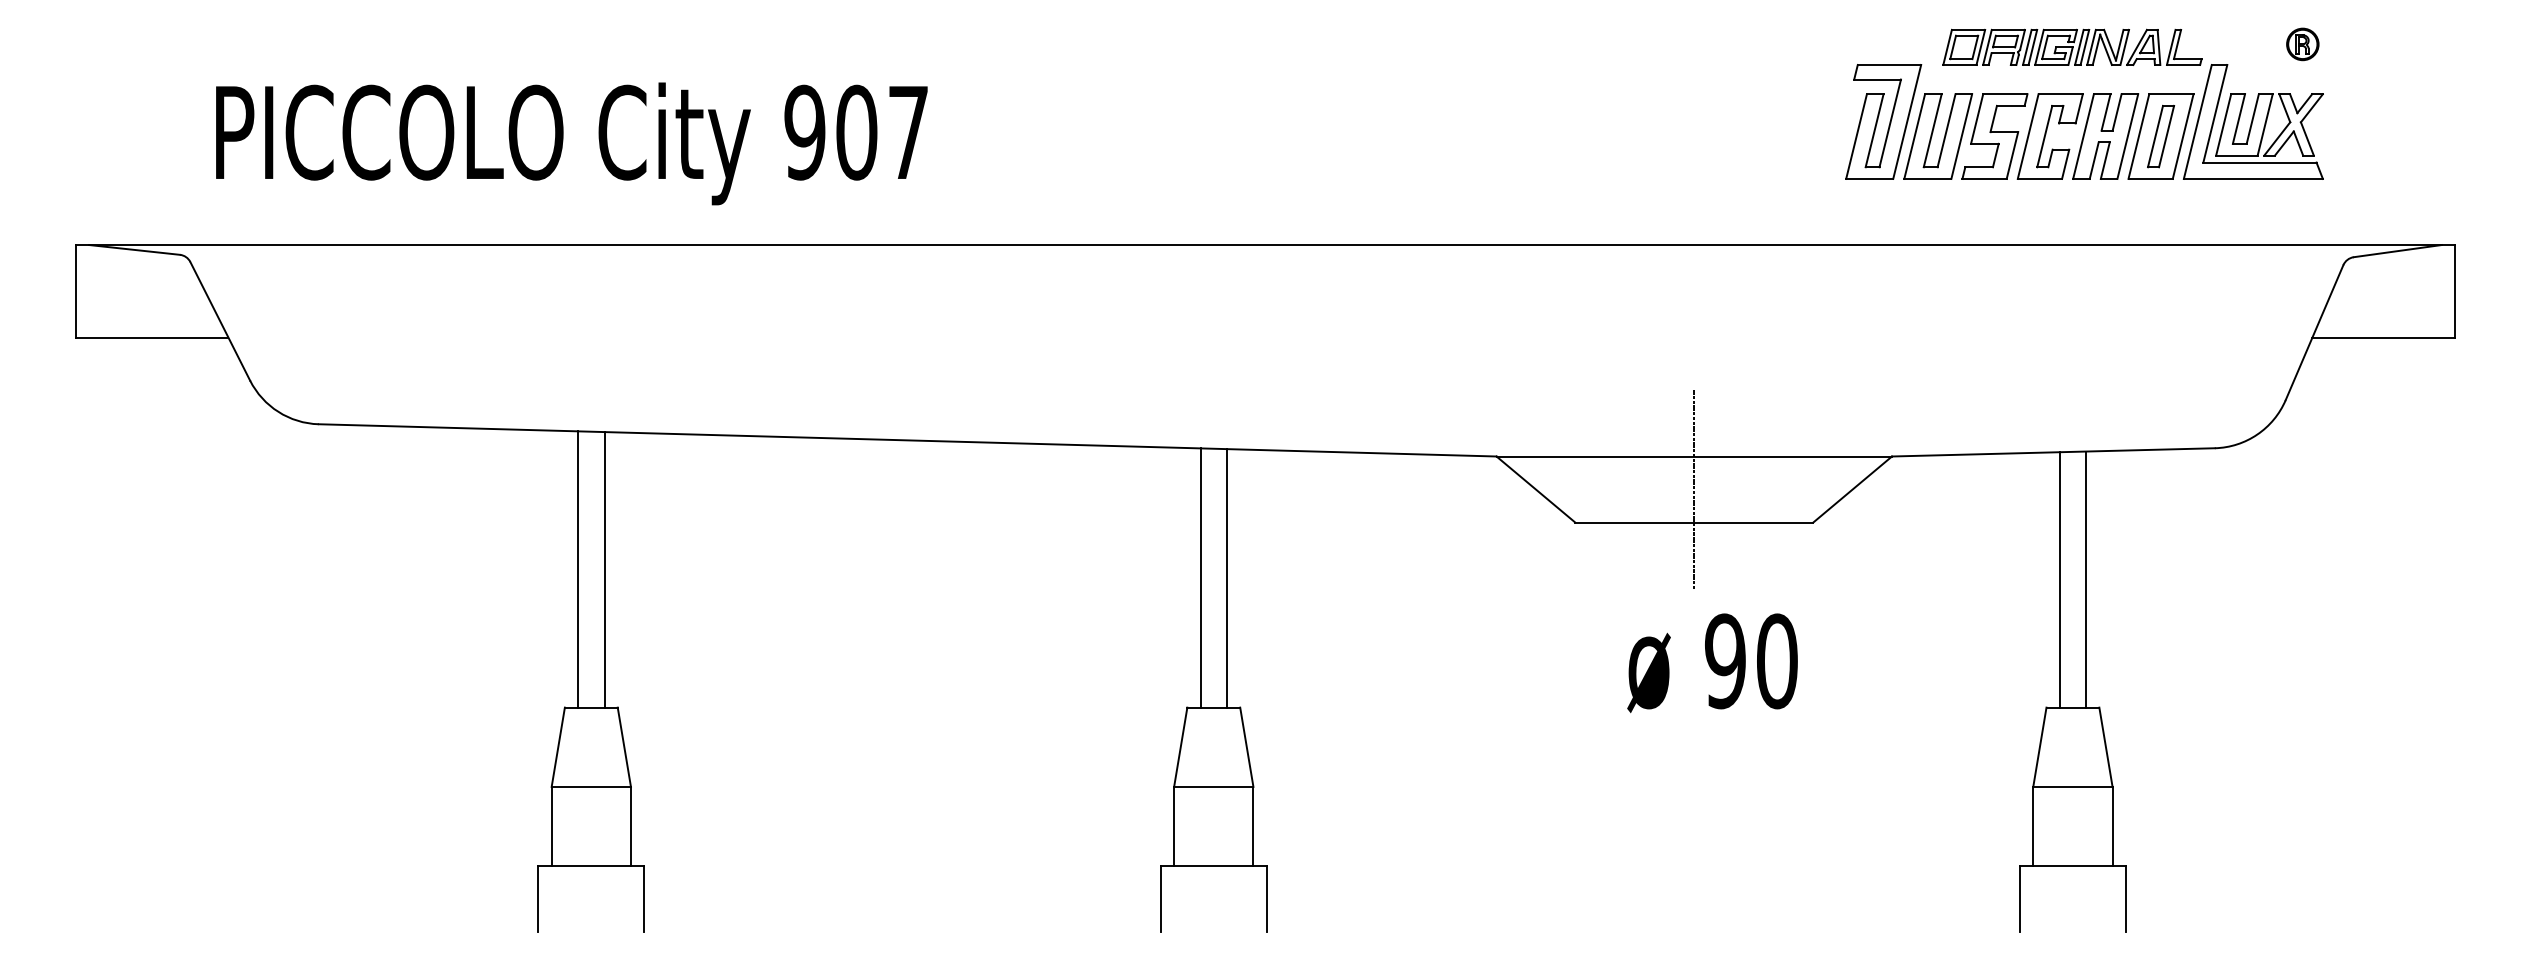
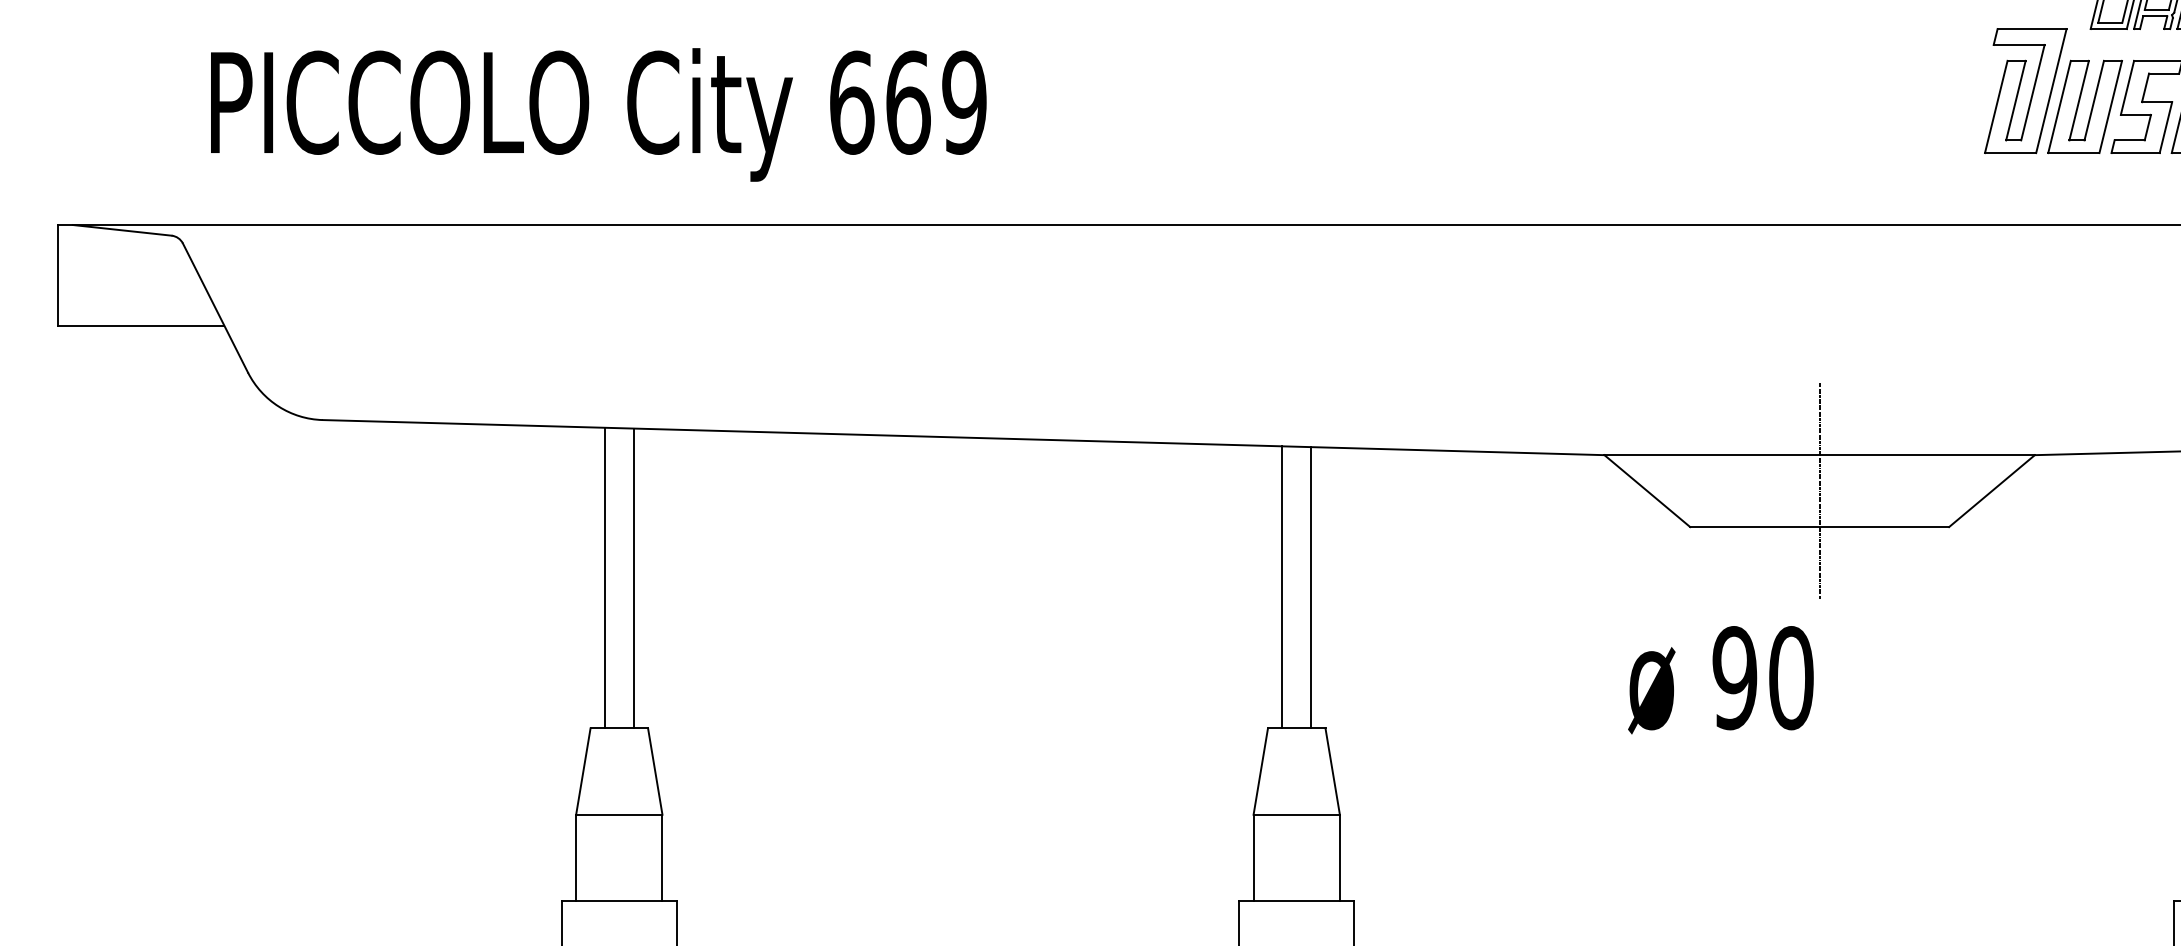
text: (856, 132) -> (907, 102), 907 -> 669
text: (1712, 663) -> (1720, 680), moved

